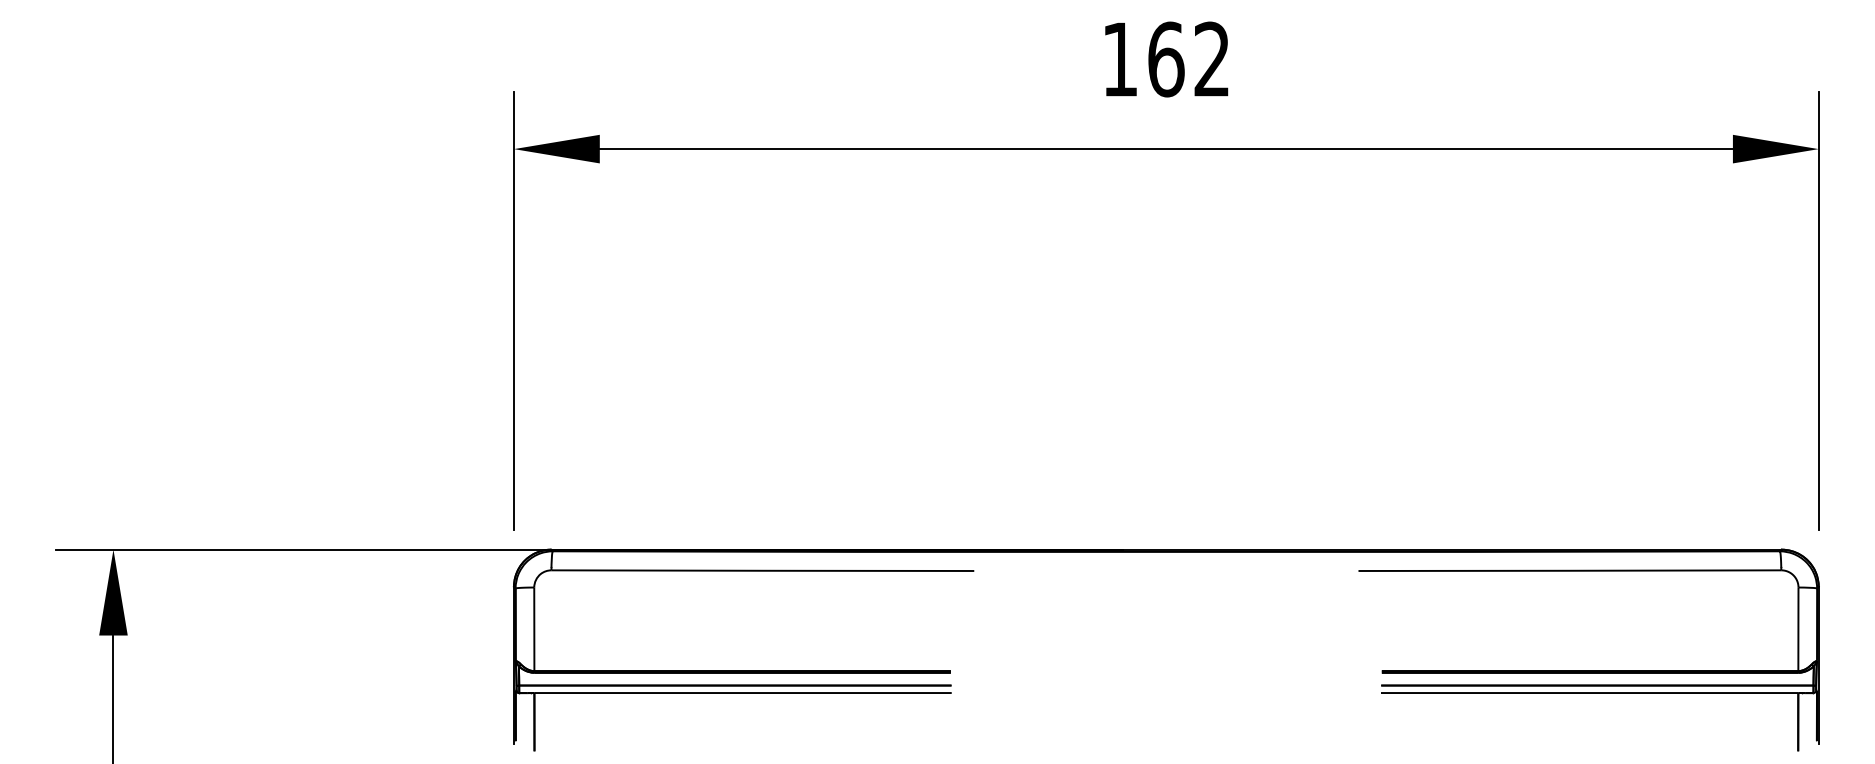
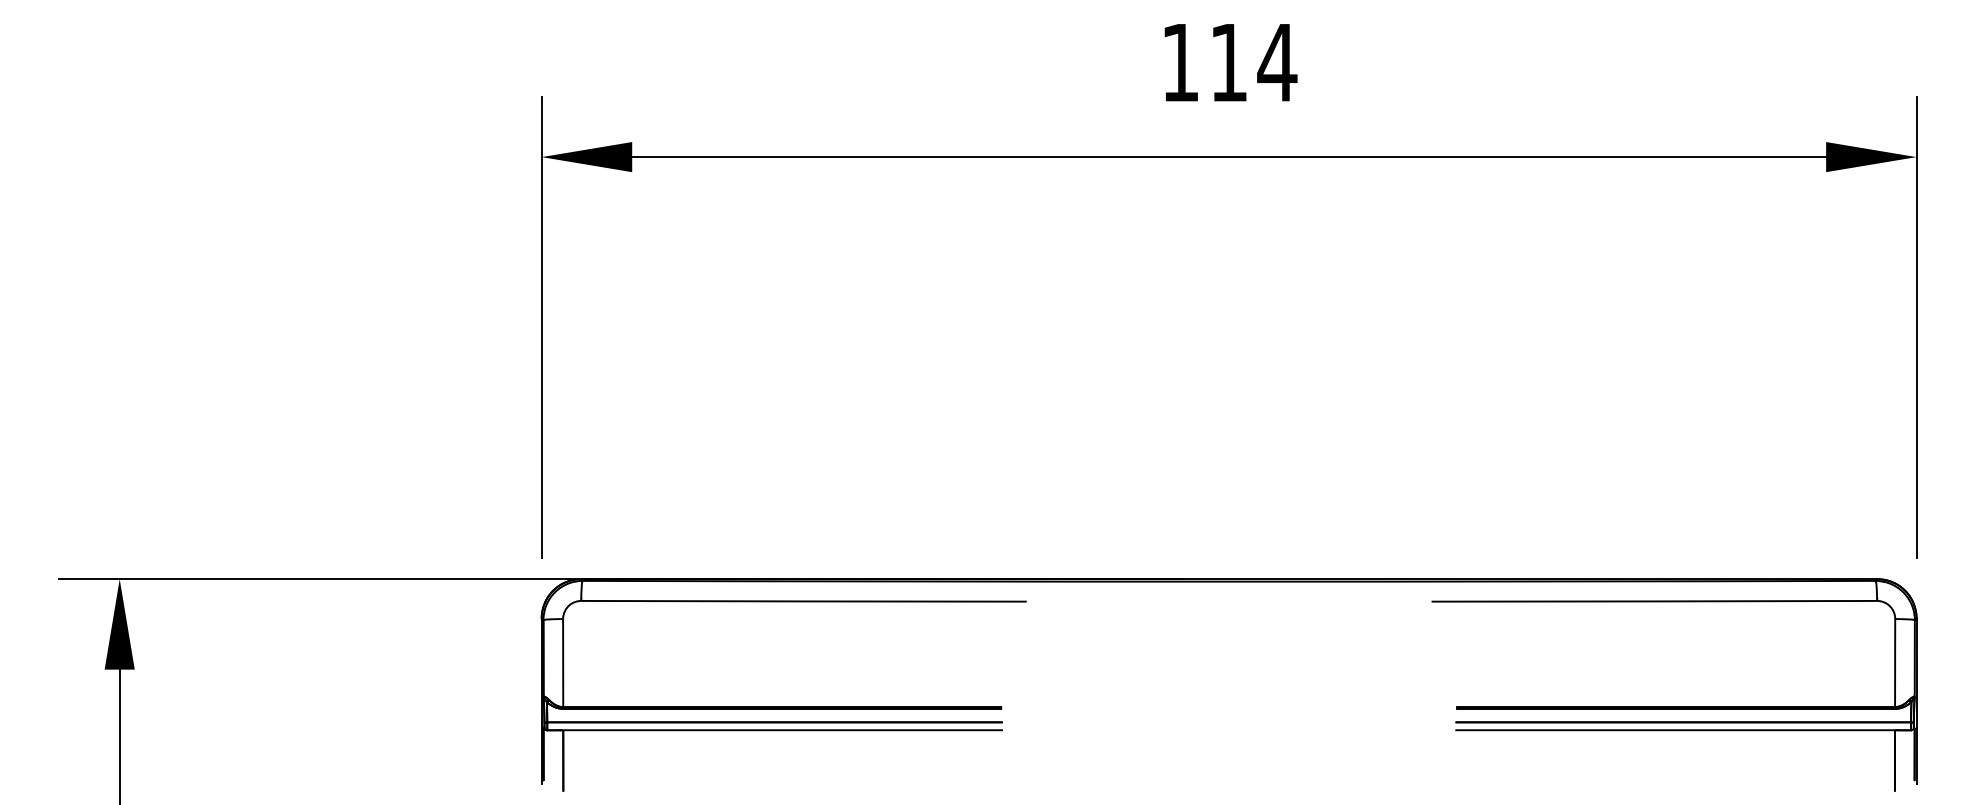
text: (1189, 59) -> (1253, 62), 162 -> 114

